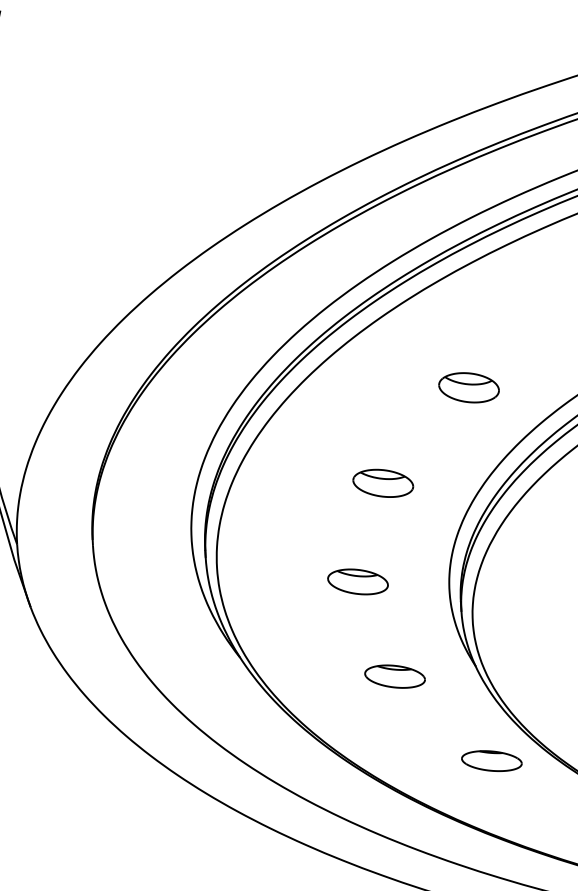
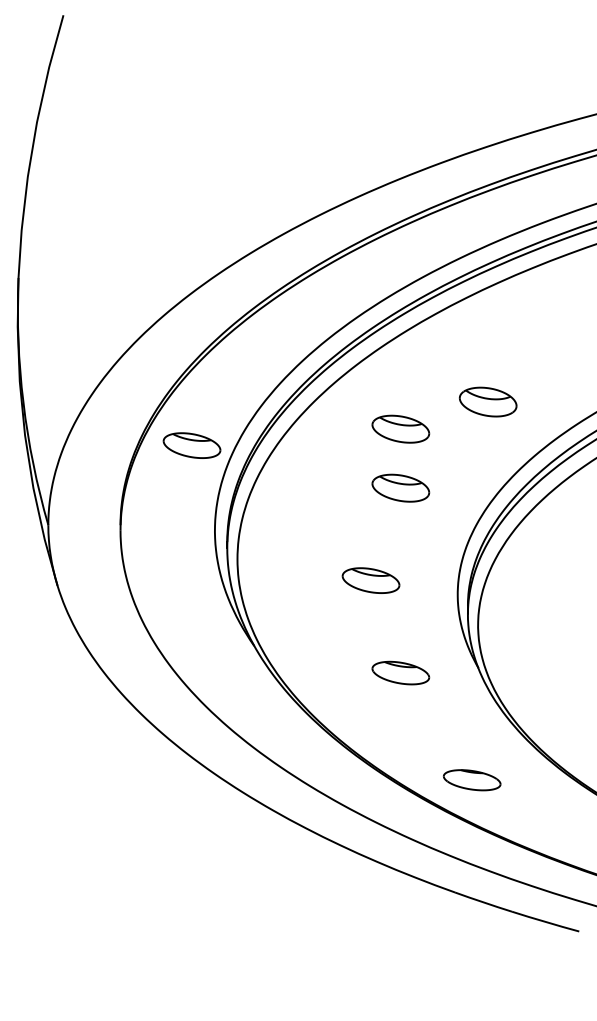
part: (379, 421) -> (400, 428), added
part: (161, 452) -> (191, 445), added
part: (491, 761) -> (471, 780), moved

